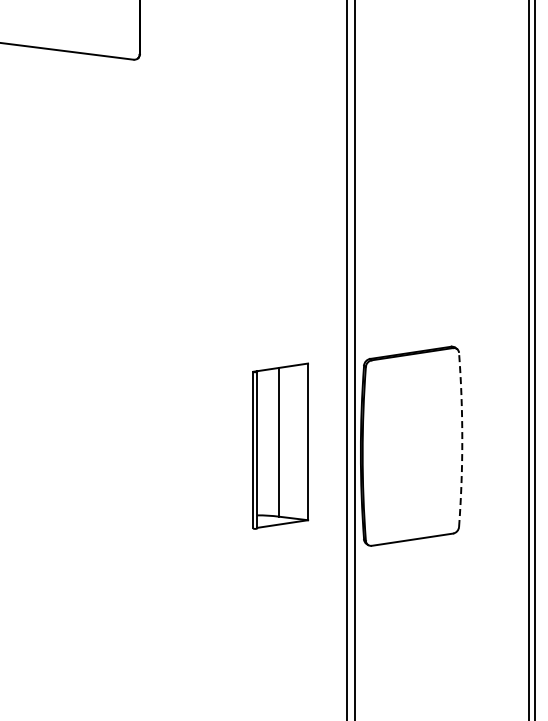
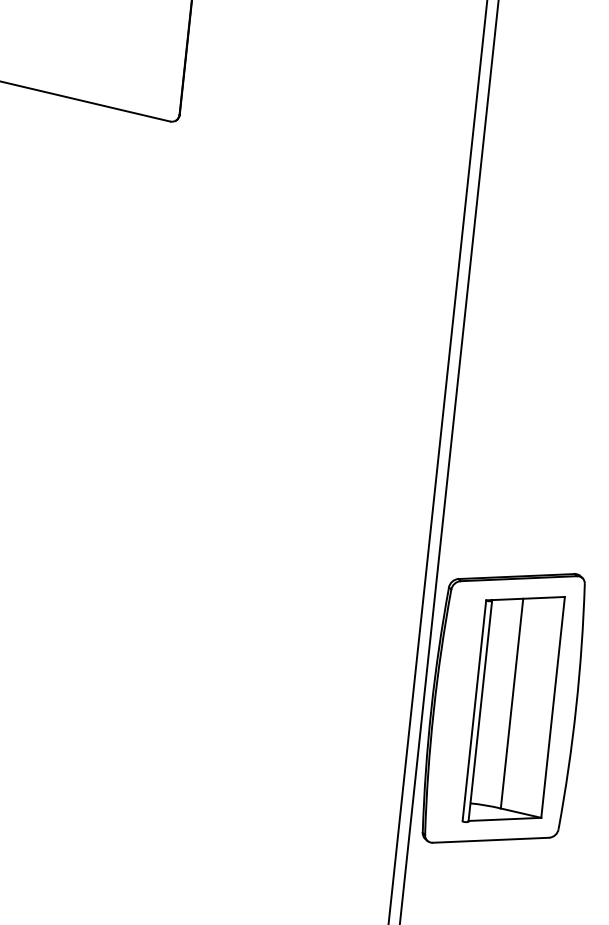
arc: (462, 439) -> (576, 706), dashed -> solid
part: (280, 445) -> (513, 708), moved

